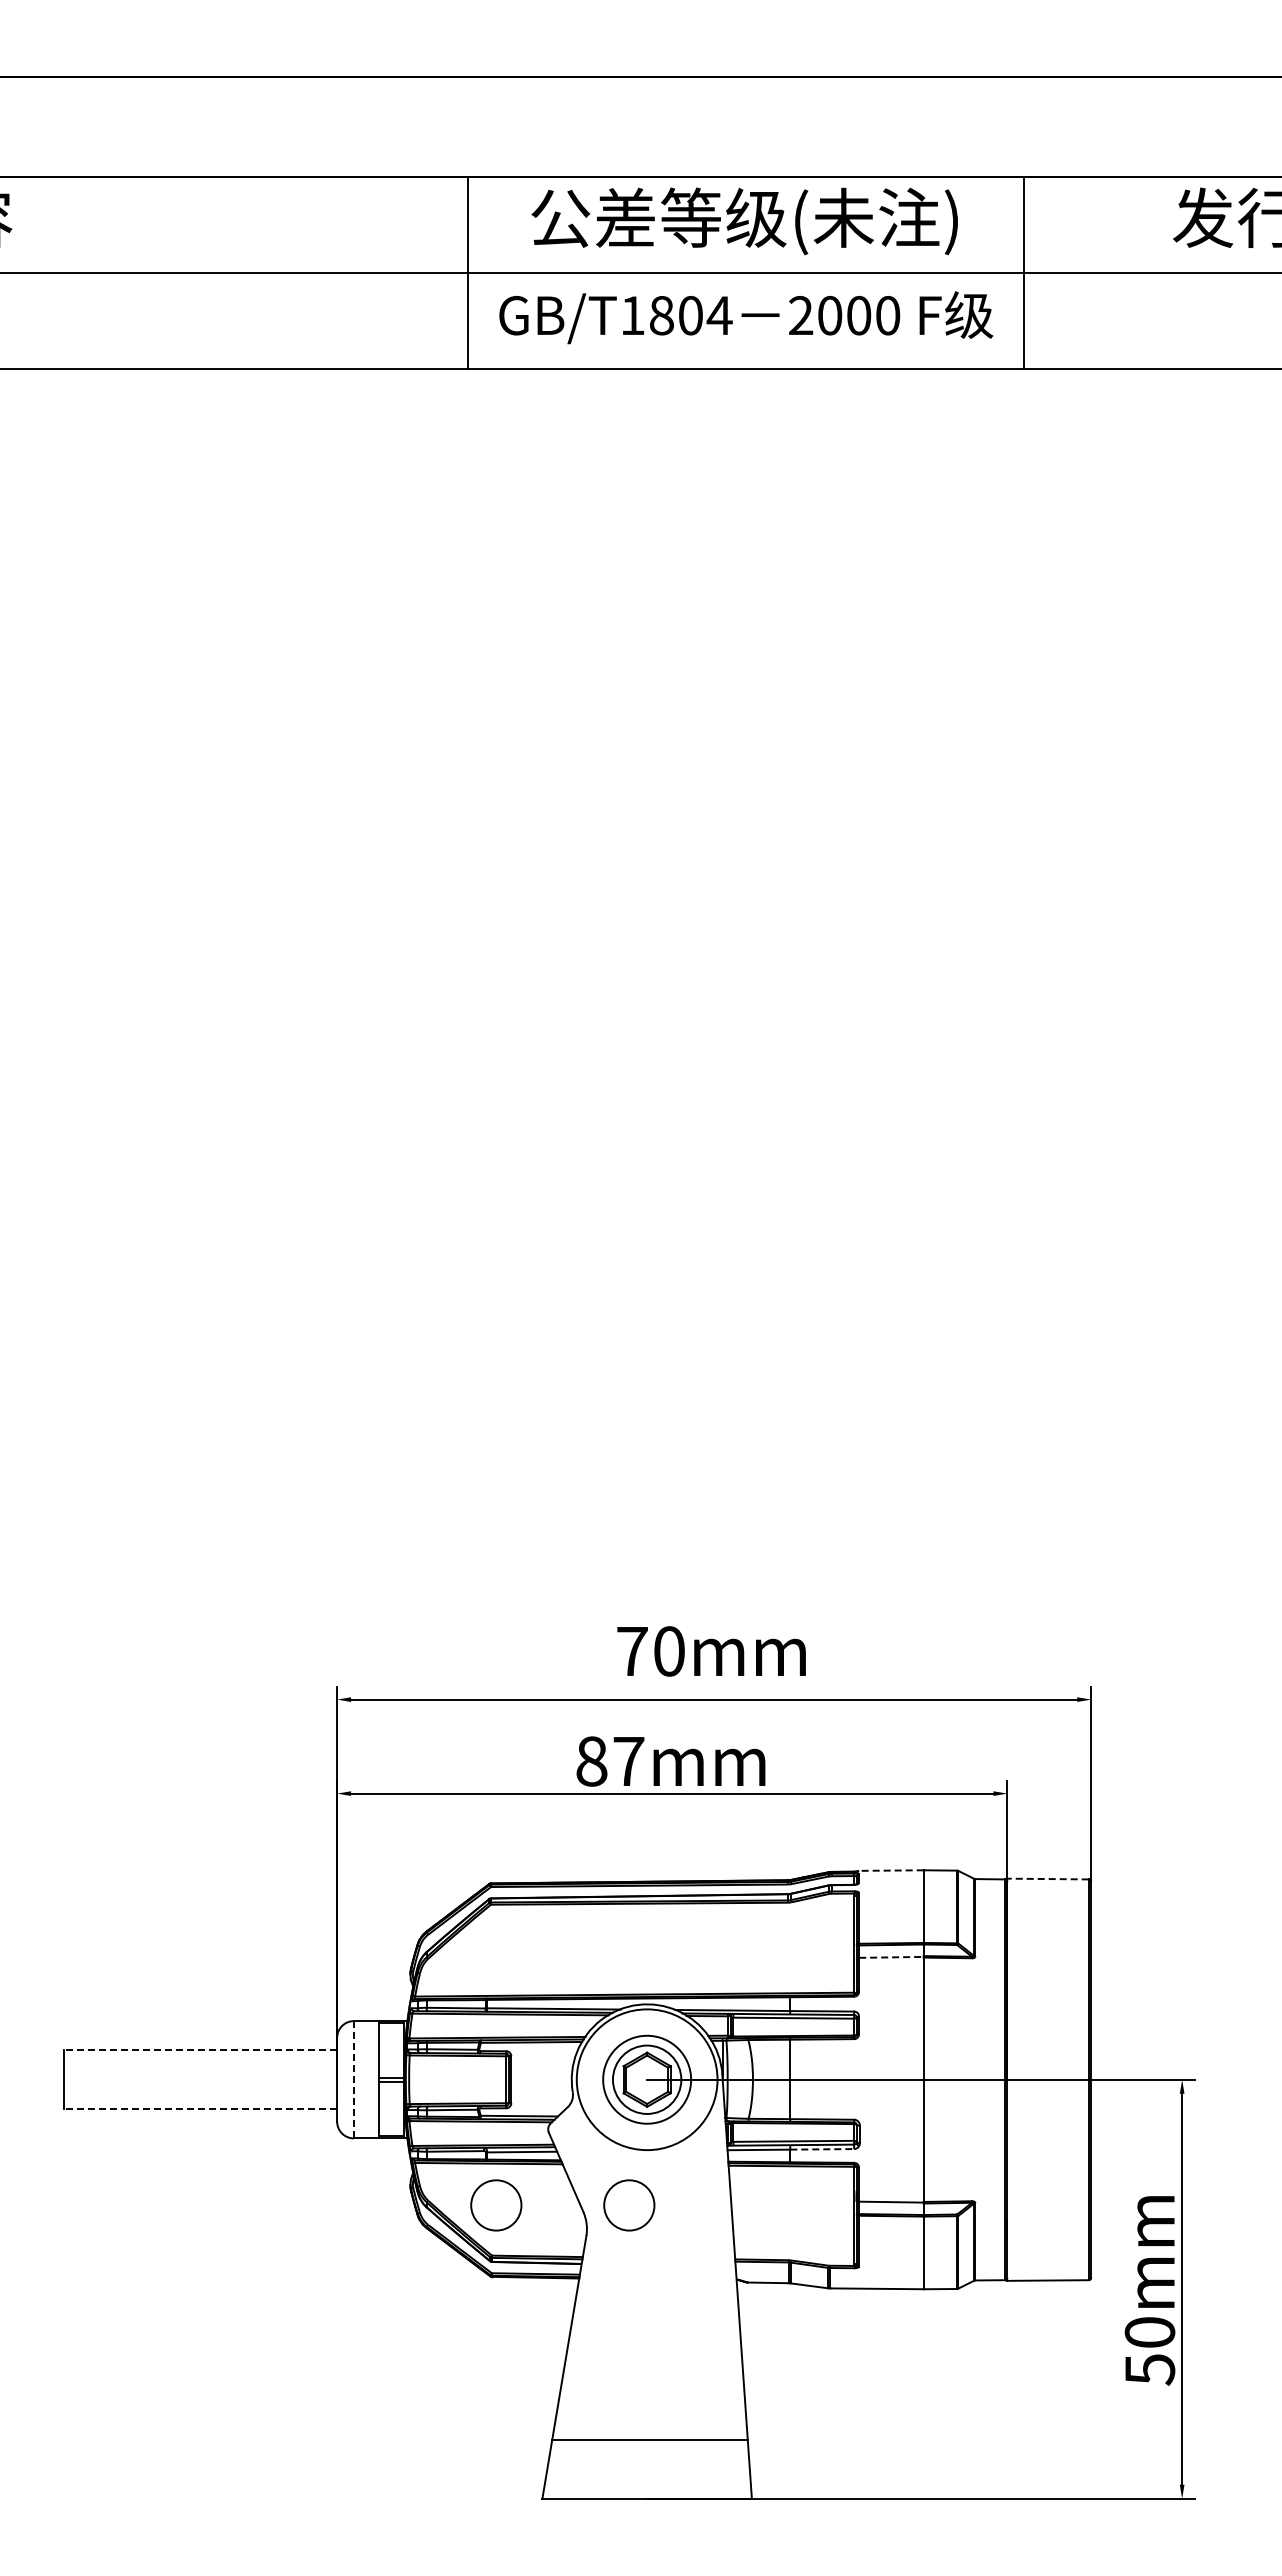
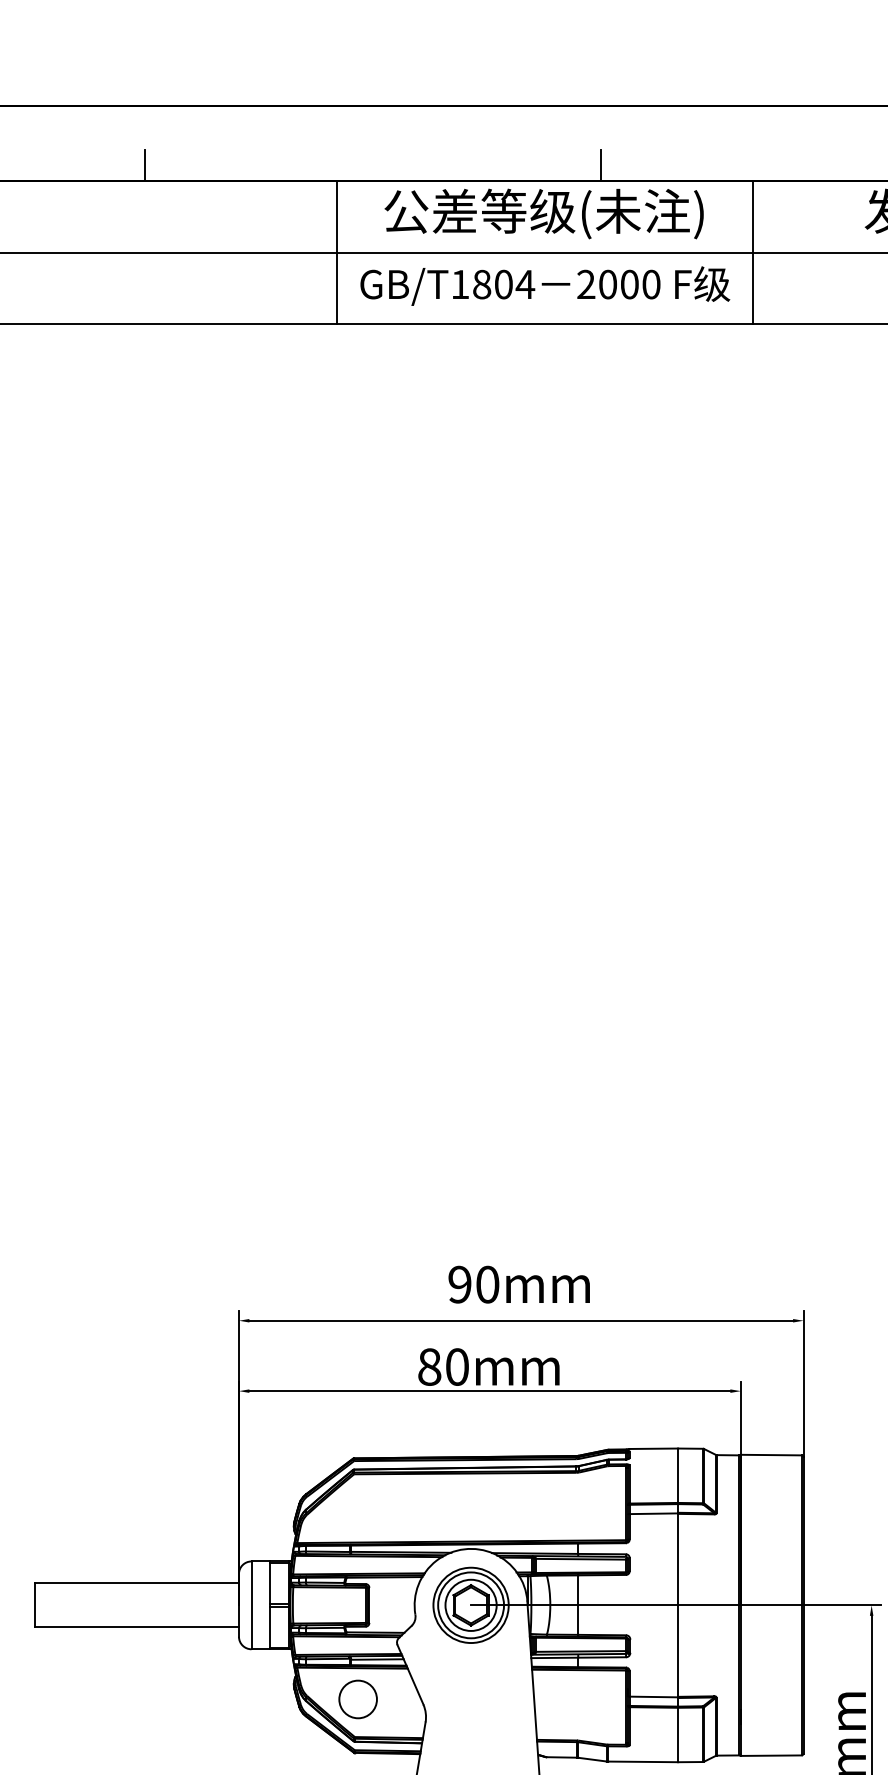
line: (211, 156) -> (144, 165), added
line: (821, 156) -> (601, 165), added
text: (632, 1651) -> (460, 1284), 70mm -> 90mm
text: (628, 1761) -> (457, 1367), 87mm -> 80mm
line: (890, 1870) -> (653, 1448), dashed -> solid
line: (1048, 1879) -> (771, 1455), dashed -> solid
line: (891, 1957) -> (654, 1513), dashed -> solid
line: (200, 2050) -> (136, 1583), dashed -> solid
line: (353, 2079) -> (251, 1605), dashed -> solid
circle: (646, 2079) -> (470, 1605), size x0.71
line: (200, 2109) -> (136, 1627), dashed -> solid
line: (822, 2149) -> (602, 1657), dashed -> solid
circle: (629, 2205) -> (457, 1699), removed

